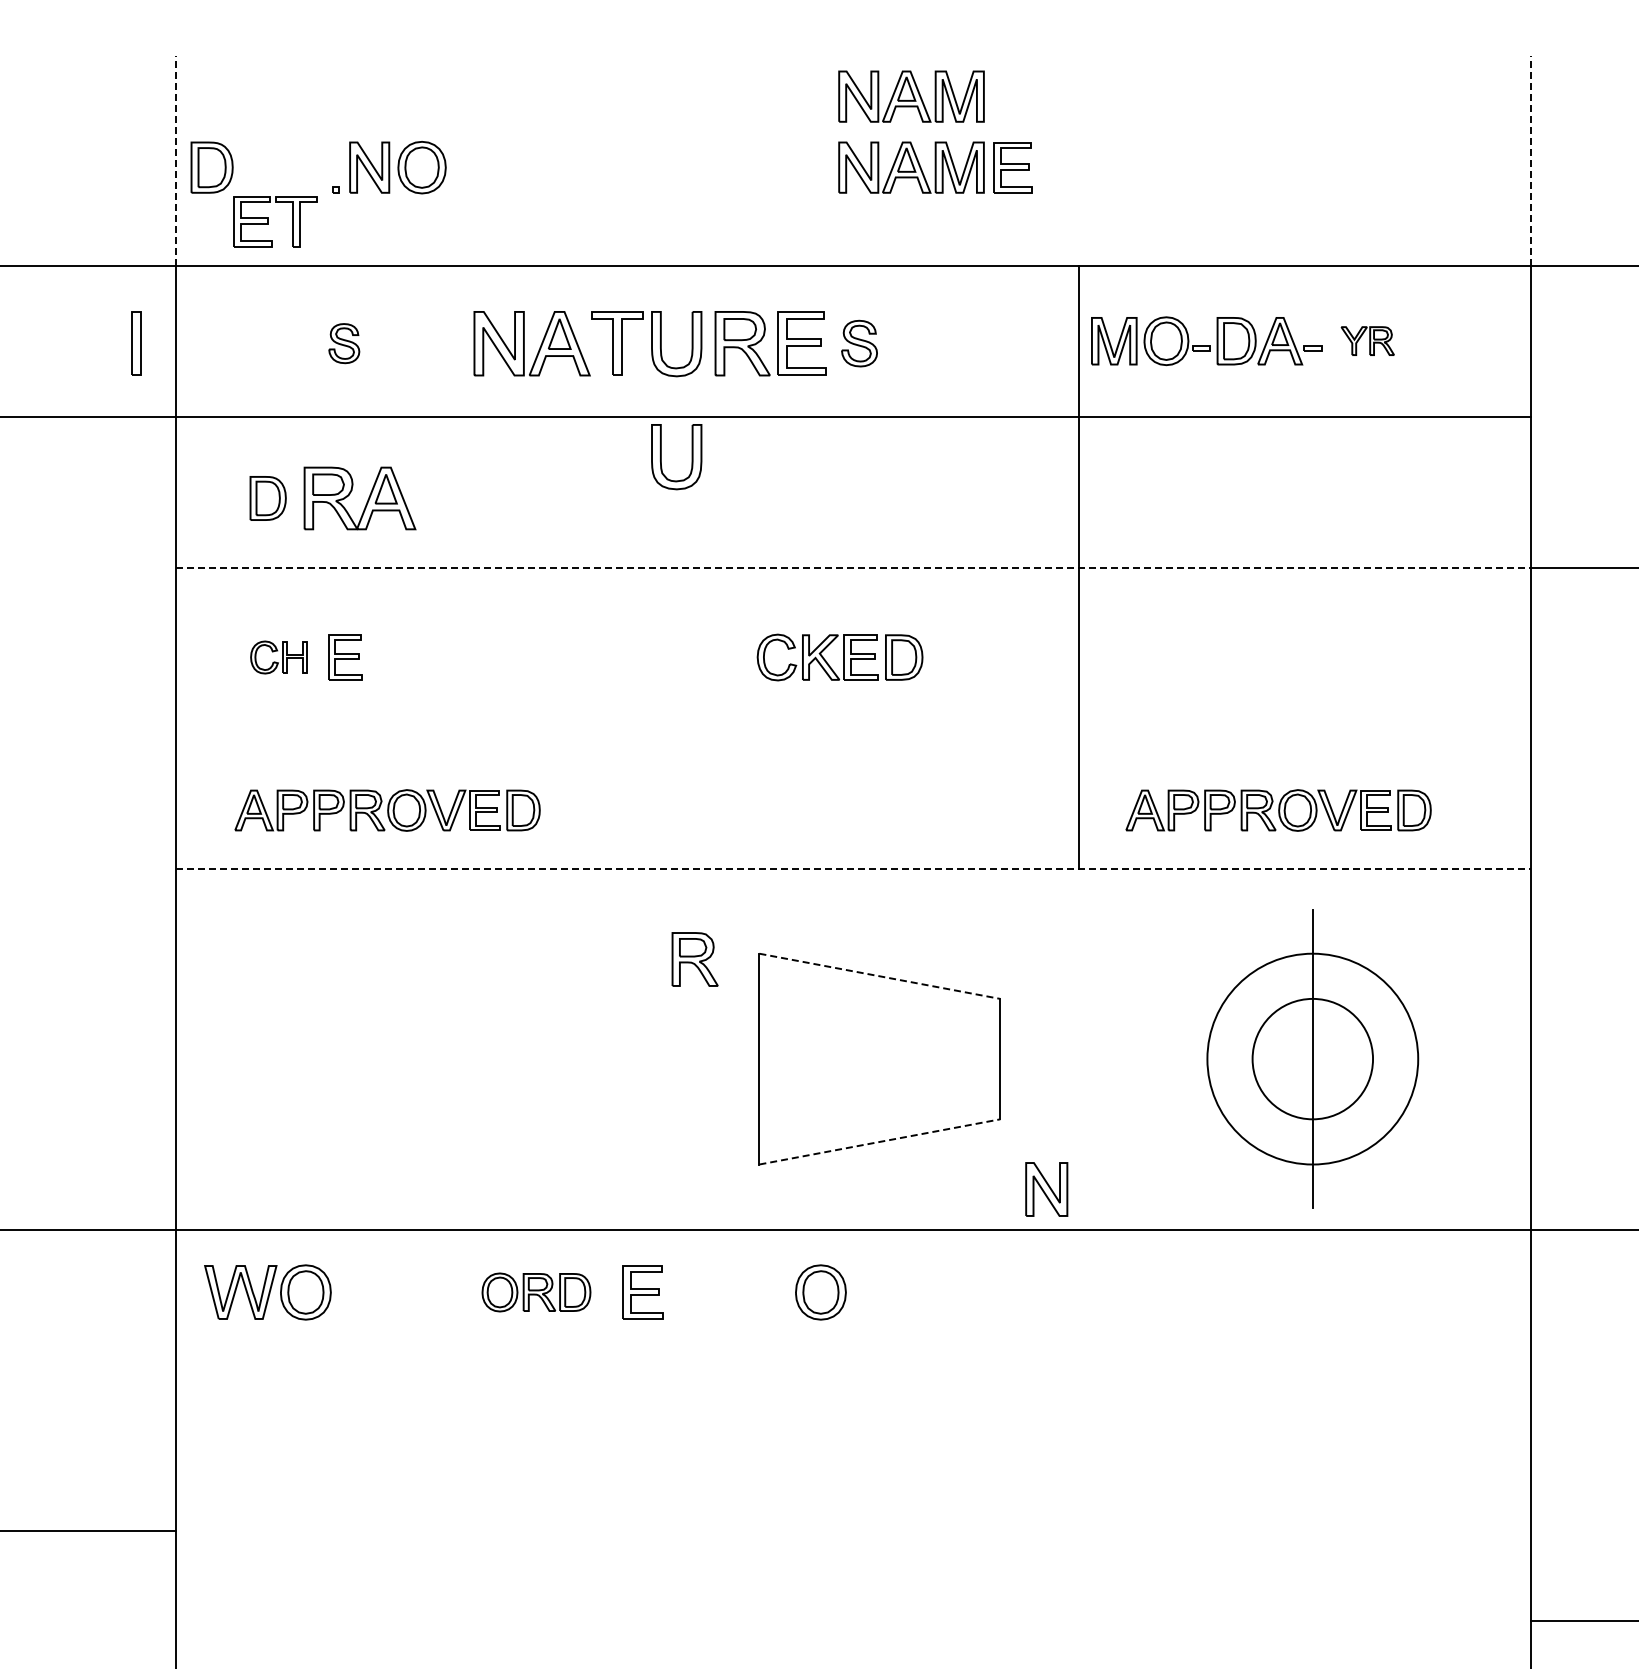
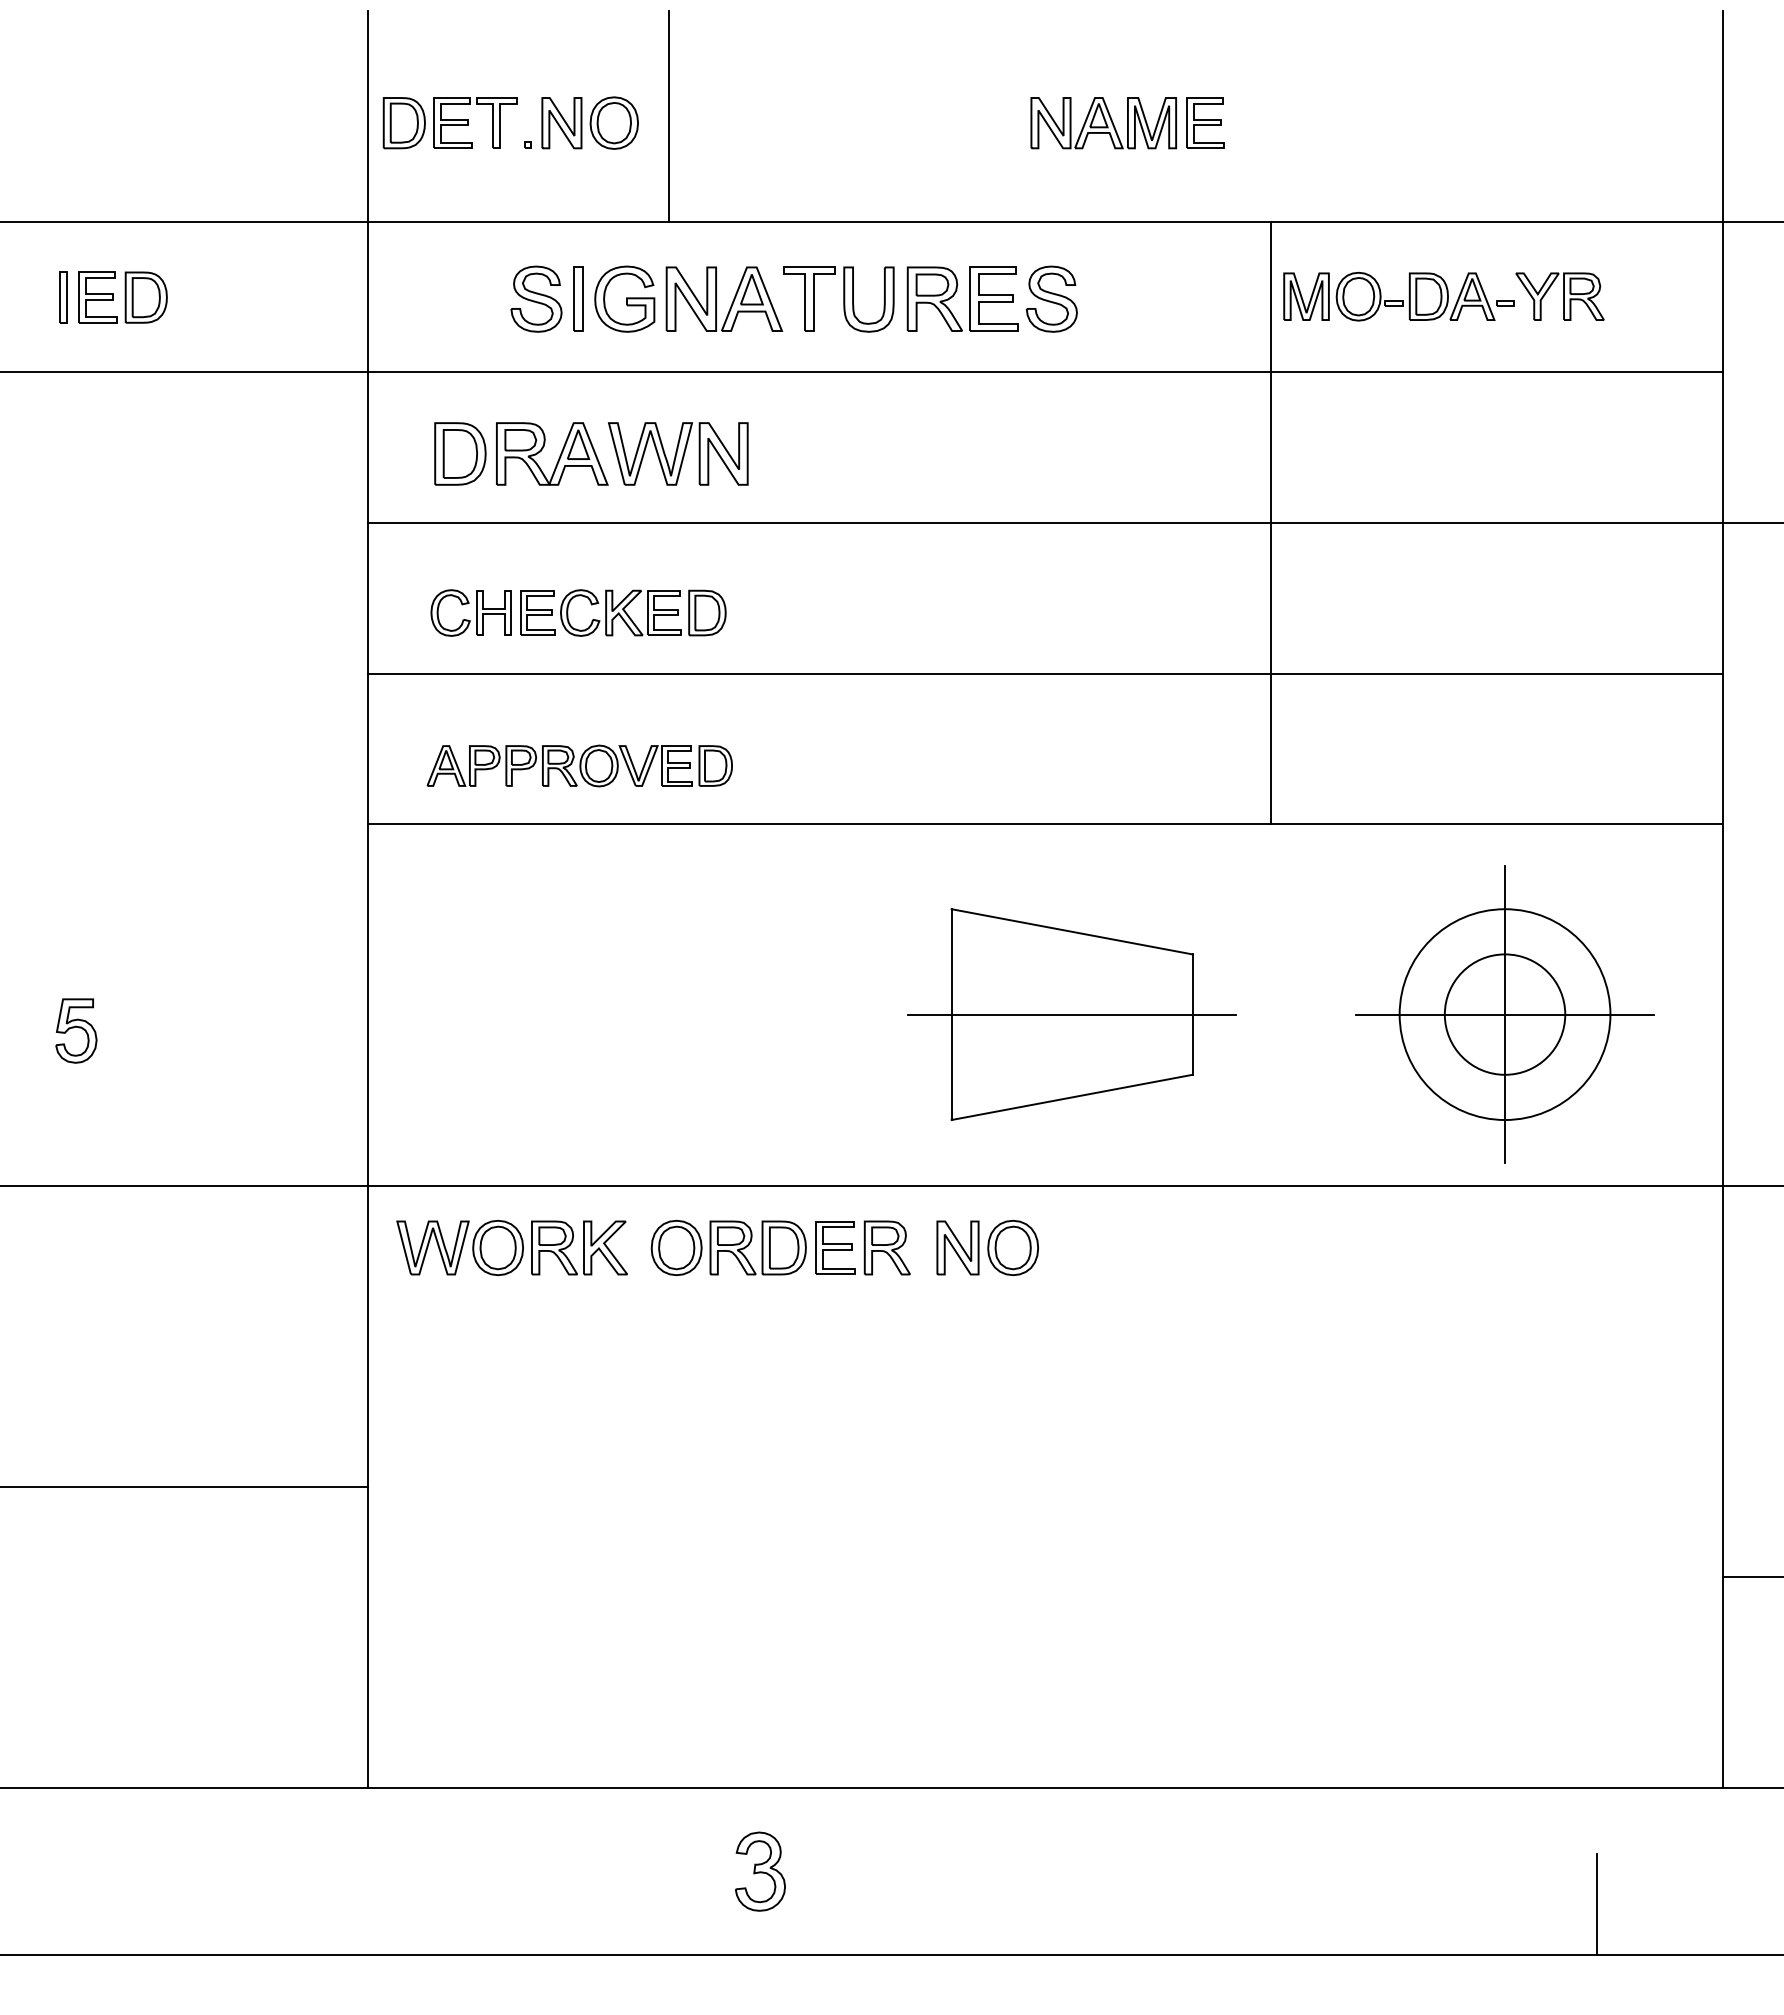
part: (911, 97) -> (1103, 52), removed
line: (176, 161) -> (368, 116), dashed -> solid
line: (477, 161) -> (669, 116), added
line: (1531, 161) -> (1723, 116), dashed -> solid
part: (268, 221) -> (468, 122), moved
part: (1367, 341) -> (1559, 296), size x1.67
part: (136, 343) -> (578, 298), moved
part: (344, 343) -> (536, 298), size x1.67
part: (432, 343) -> (624, 298), added
part: (859, 343) -> (1051, 298), size x1.43
part: (661, 457) -> (853, 412), removed
part: (268, 498) -> (460, 453), size x1.43
part: (485, 498) -> (677, 453), added
line: (853, 568) -> (1045, 523), dashed -> solid
part: (278, 657) -> (470, 612), size x1.43
part: (840, 657) -> (643, 612), moved
line: (853, 718) -> (1045, 673), added
part: (1278, 810) -> (1470, 765), removed
line: (853, 869) -> (1045, 824), dashed -> solid
part: (694, 959) -> (886, 1247), moved
line: (880, 976) -> (1072, 931), dashed -> solid
line: (879, 1059) -> (1071, 1014), added
line: (1312, 1059) -> (1504, 1014), added
line: (880, 1142) -> (1072, 1097), dashed -> solid
part: (1046, 1189) -> (957, 1247), moved
part: (387, 1292) -> (579, 1247), added
part: (536, 1292) -> (728, 1247), size x1.43

